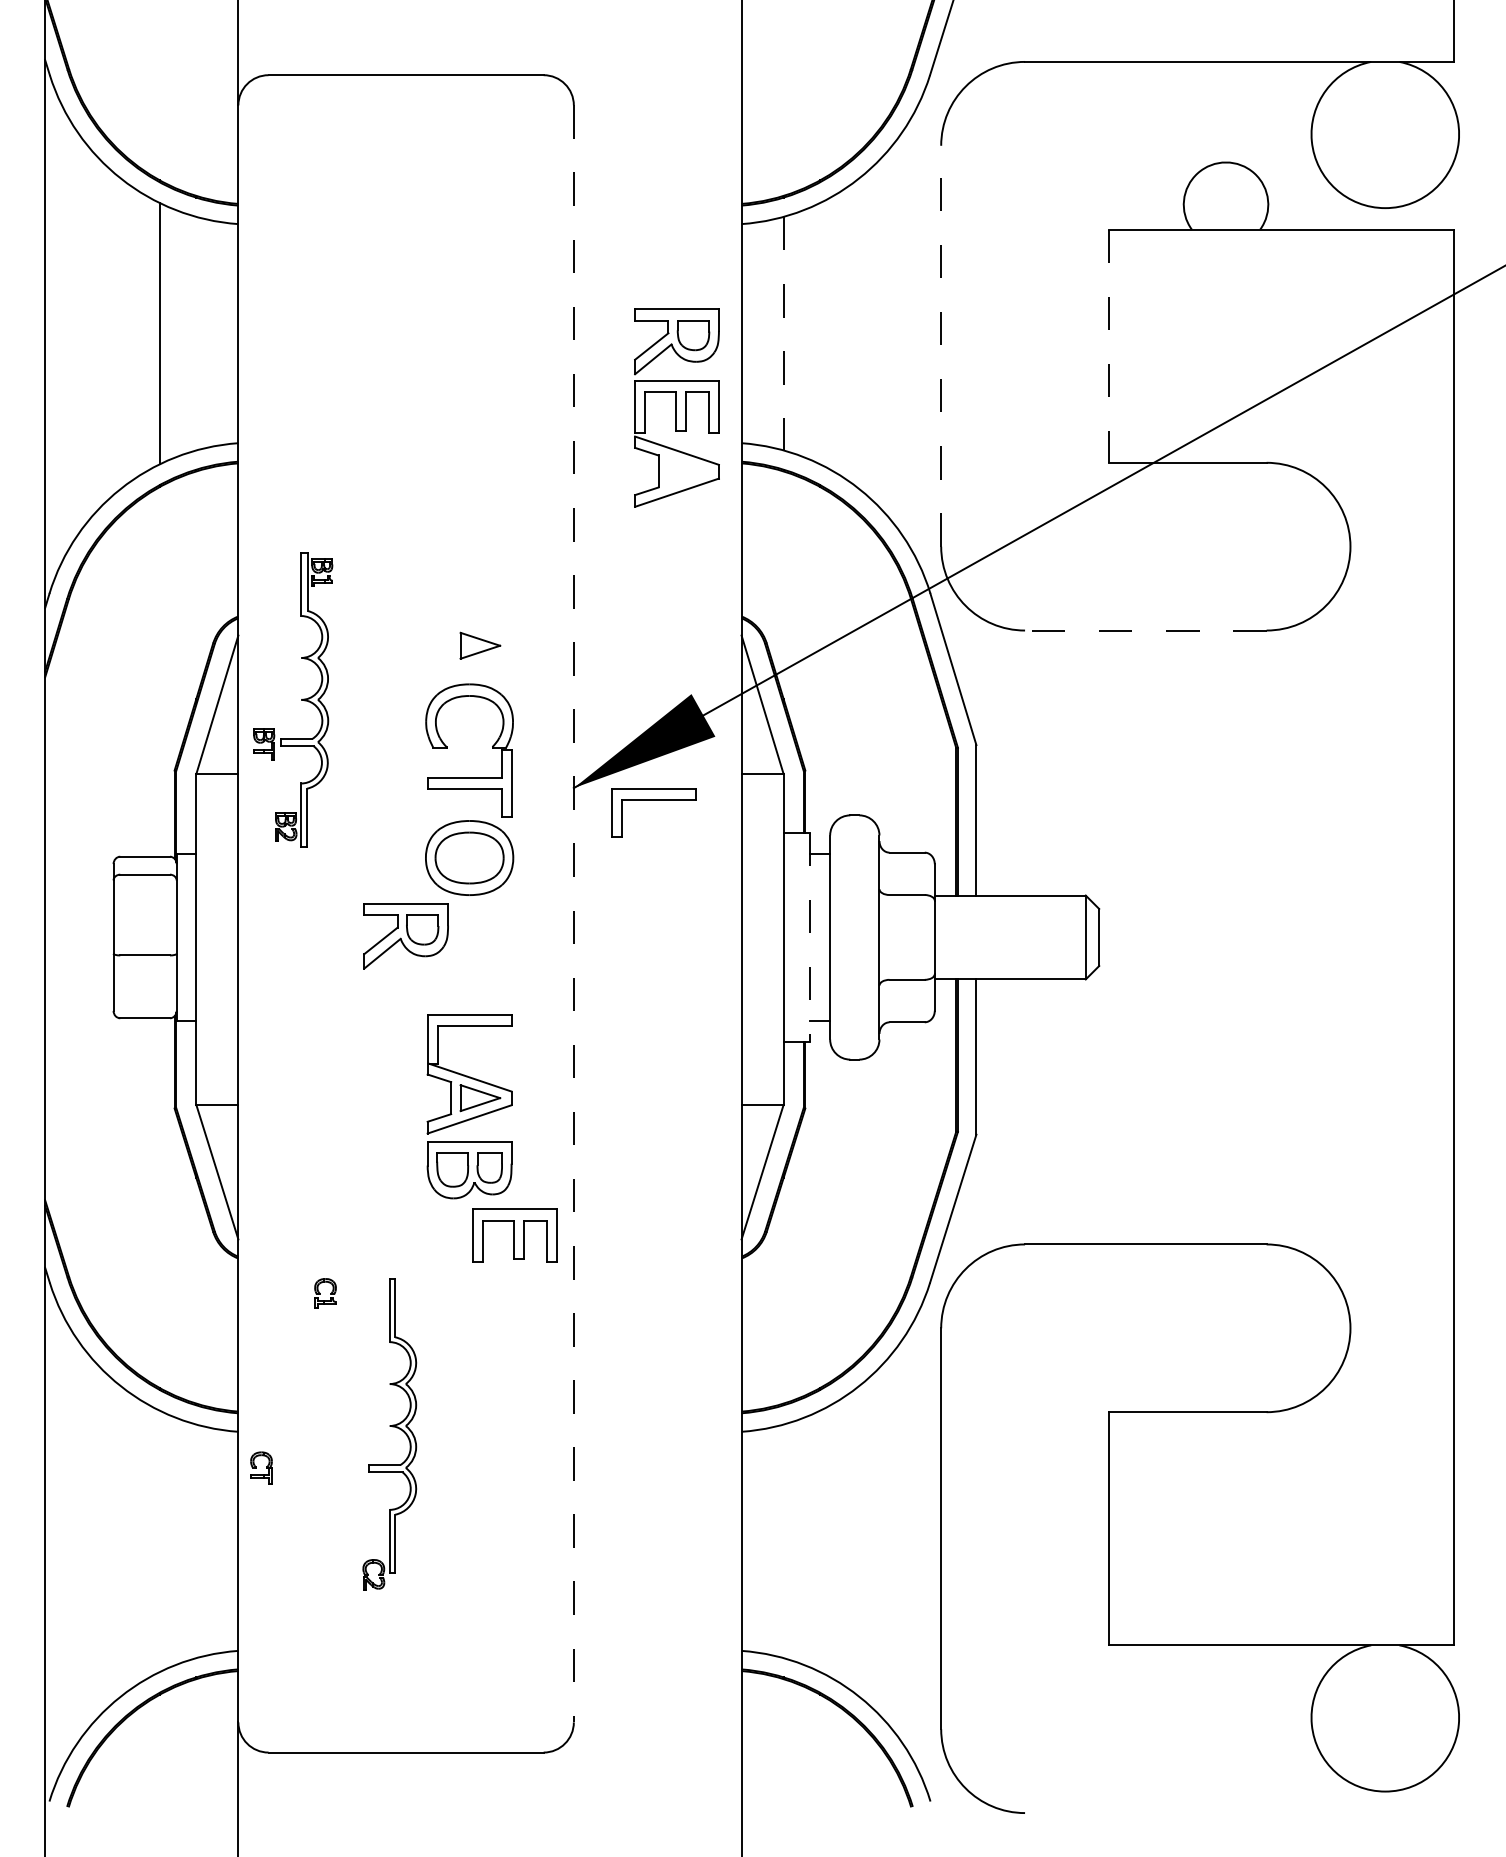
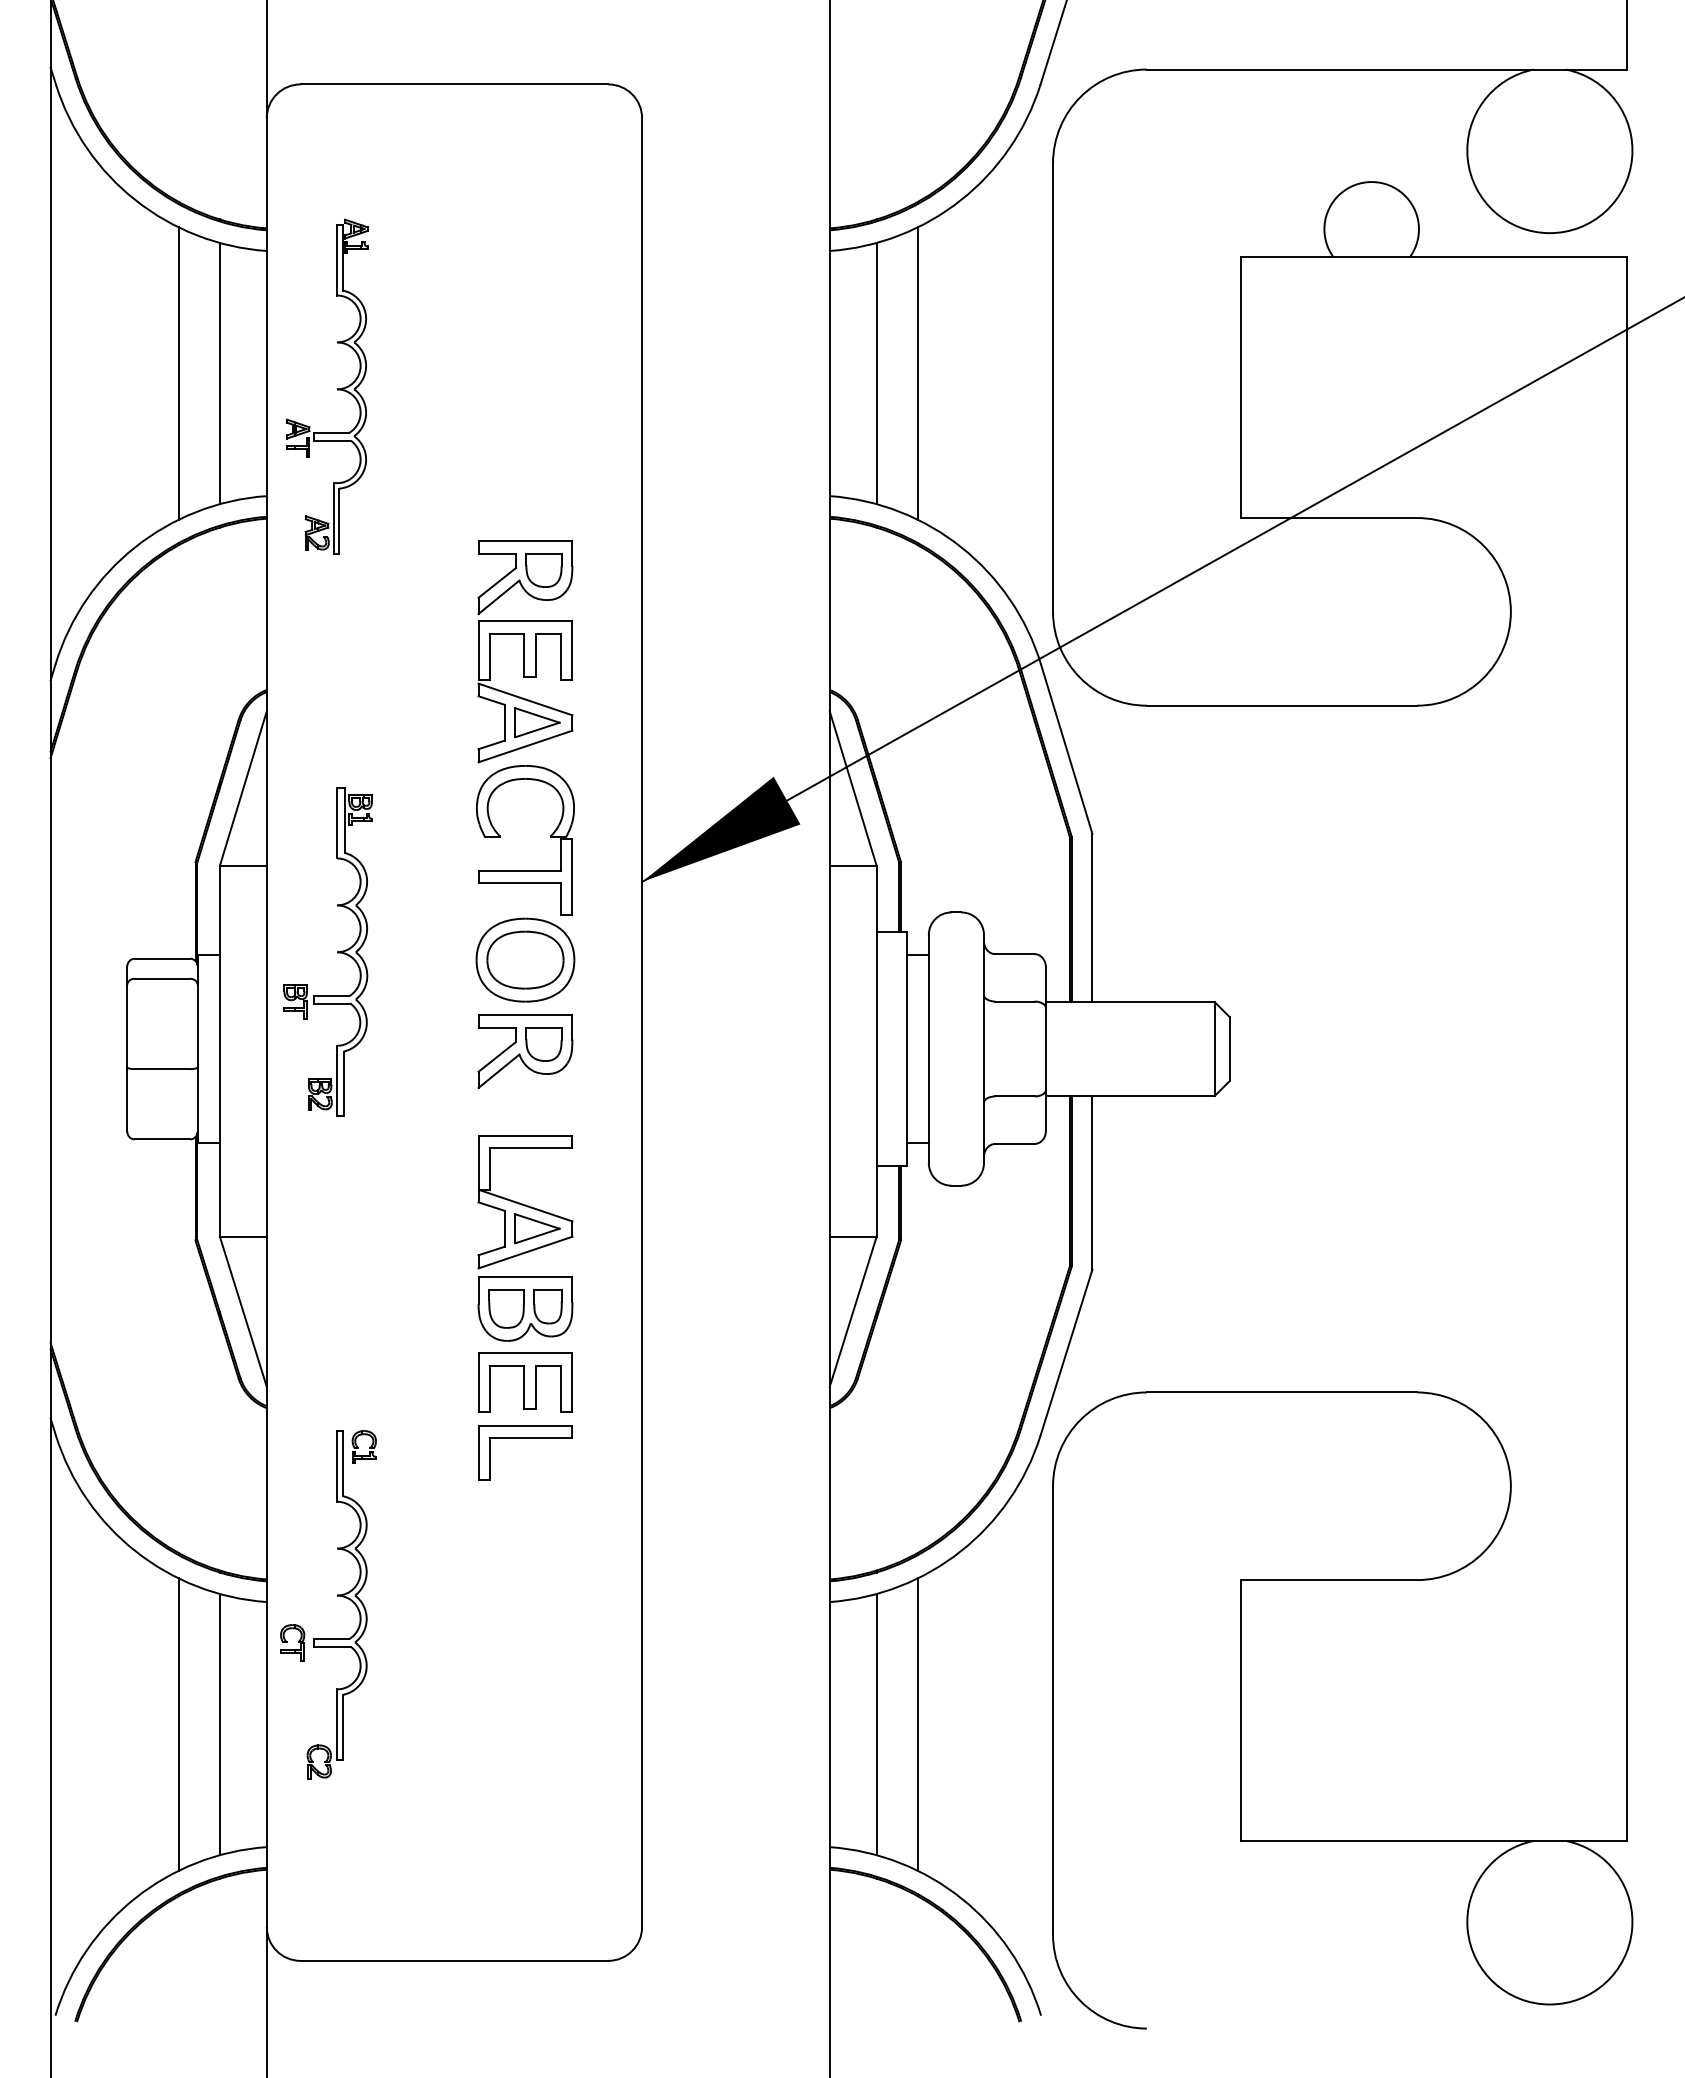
line: (196, 333) -> (219, 373), added
line: (783, 333) -> (876, 373), dashed -> solid
line: (820, 333) -> (917, 373), added
line: (941, 346) -> (1053, 387), dashed -> solid
part: (301, 347) -> (337, 388), added
line: (1108, 347) -> (1240, 388), dashed -> solid
part: (677, 407) -> (525, 651), moved
line: (1145, 630) -> (1281, 705), dashed -> solid
part: (301, 699) -> (337, 951), moved
part: (653, 800) -> (525, 1438), moved
line: (574, 914) -> (642, 1023), dashed -> solid
part: (406, 936) -> (525, 1051), moved
line: (810, 937) -> (906, 1049), dashed -> solid
part: (515, 1235) -> (525, 1382), moved
part: (390, 1426) -> (337, 1596), moved
line: (159, 1541) -> (178, 1724), added
line: (196, 1541) -> (219, 1724), added
line: (783, 1541) -> (876, 1724), added
line: (820, 1541) -> (917, 1724), added

